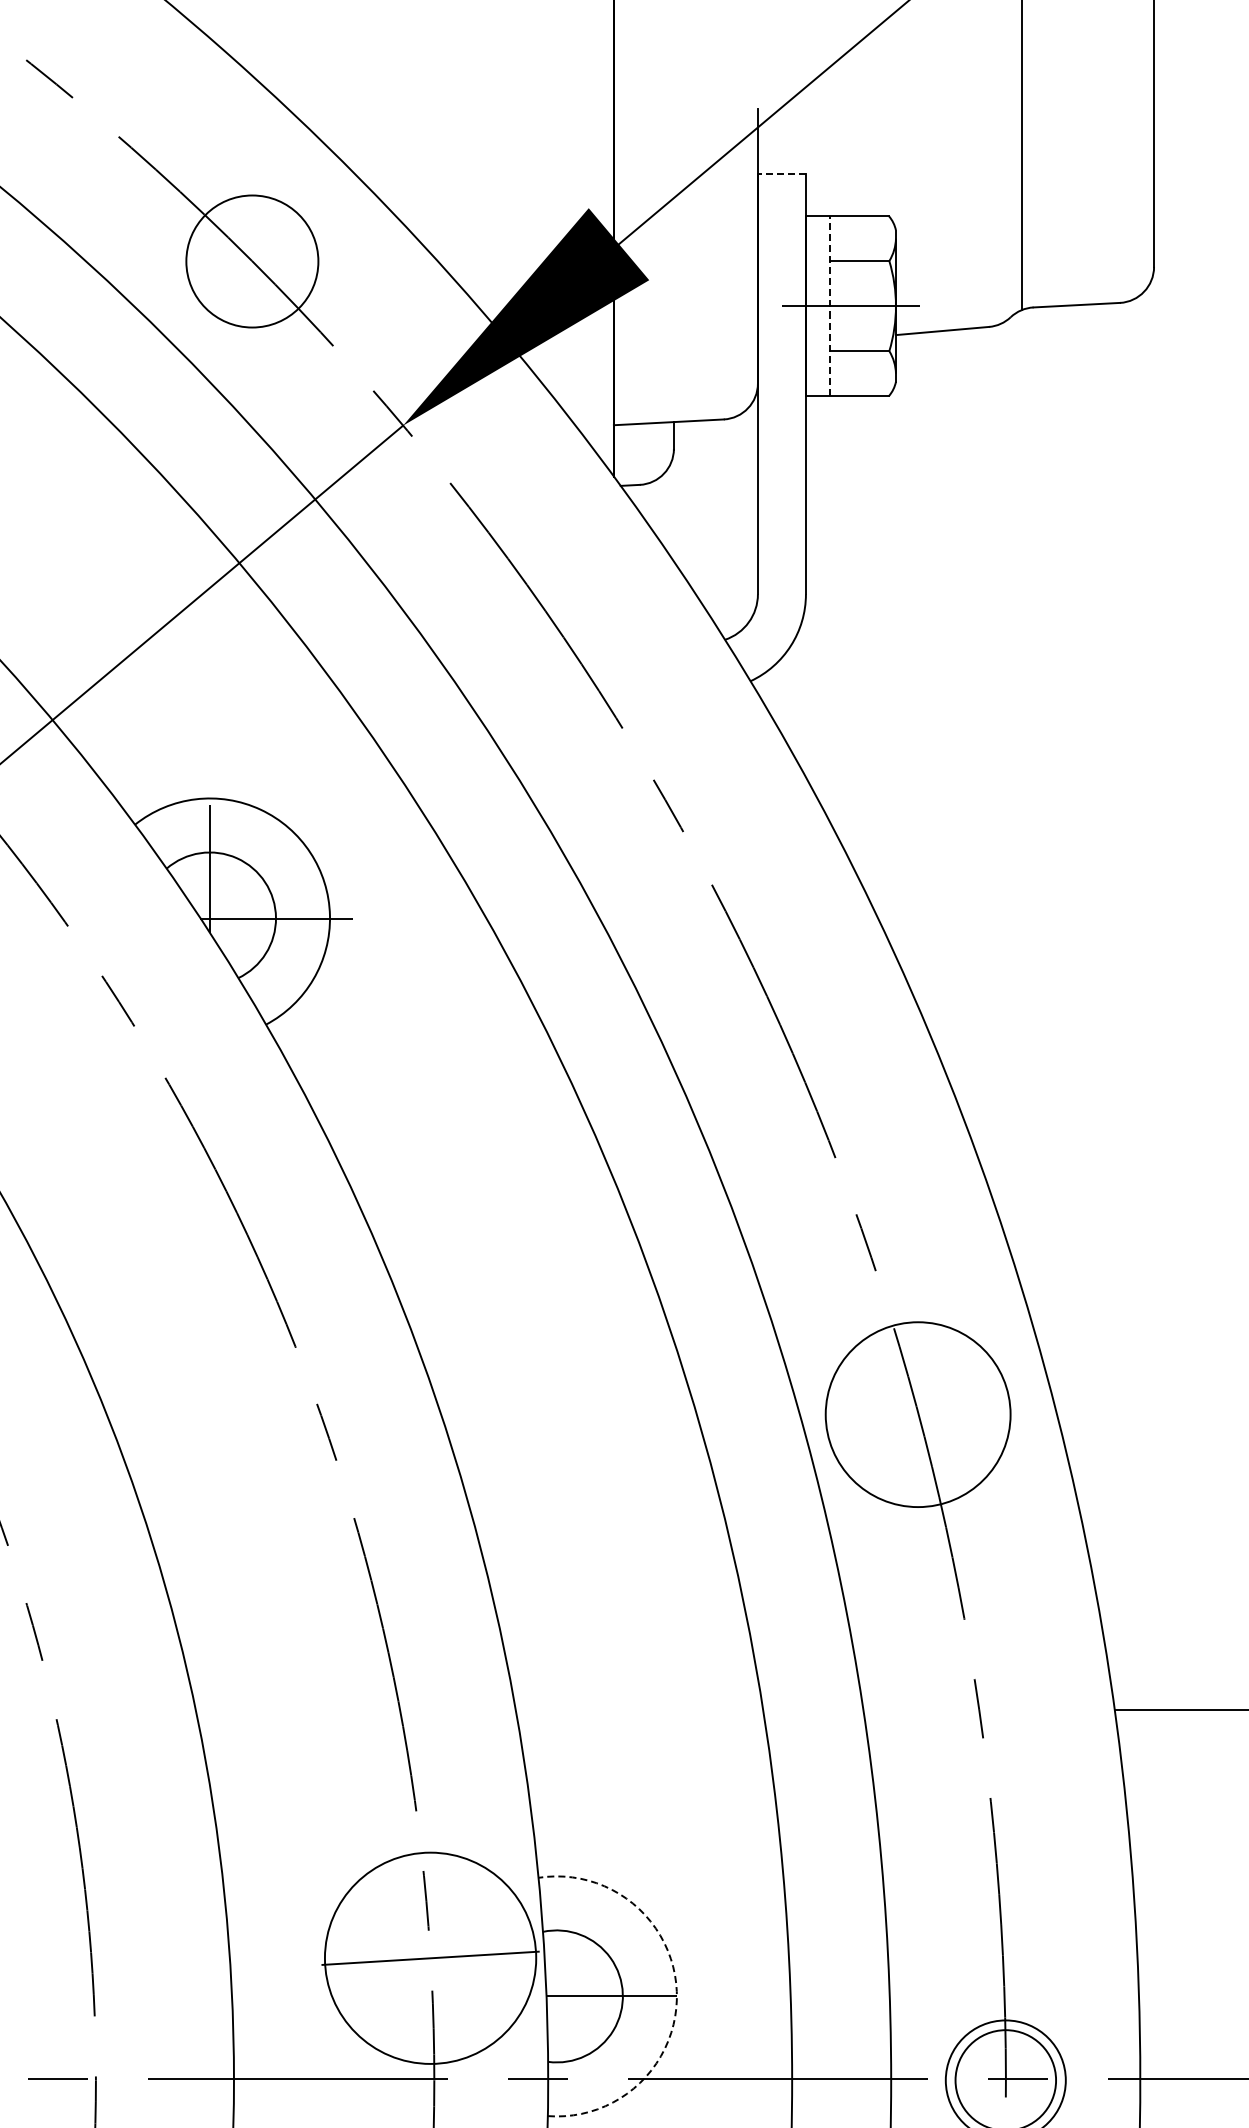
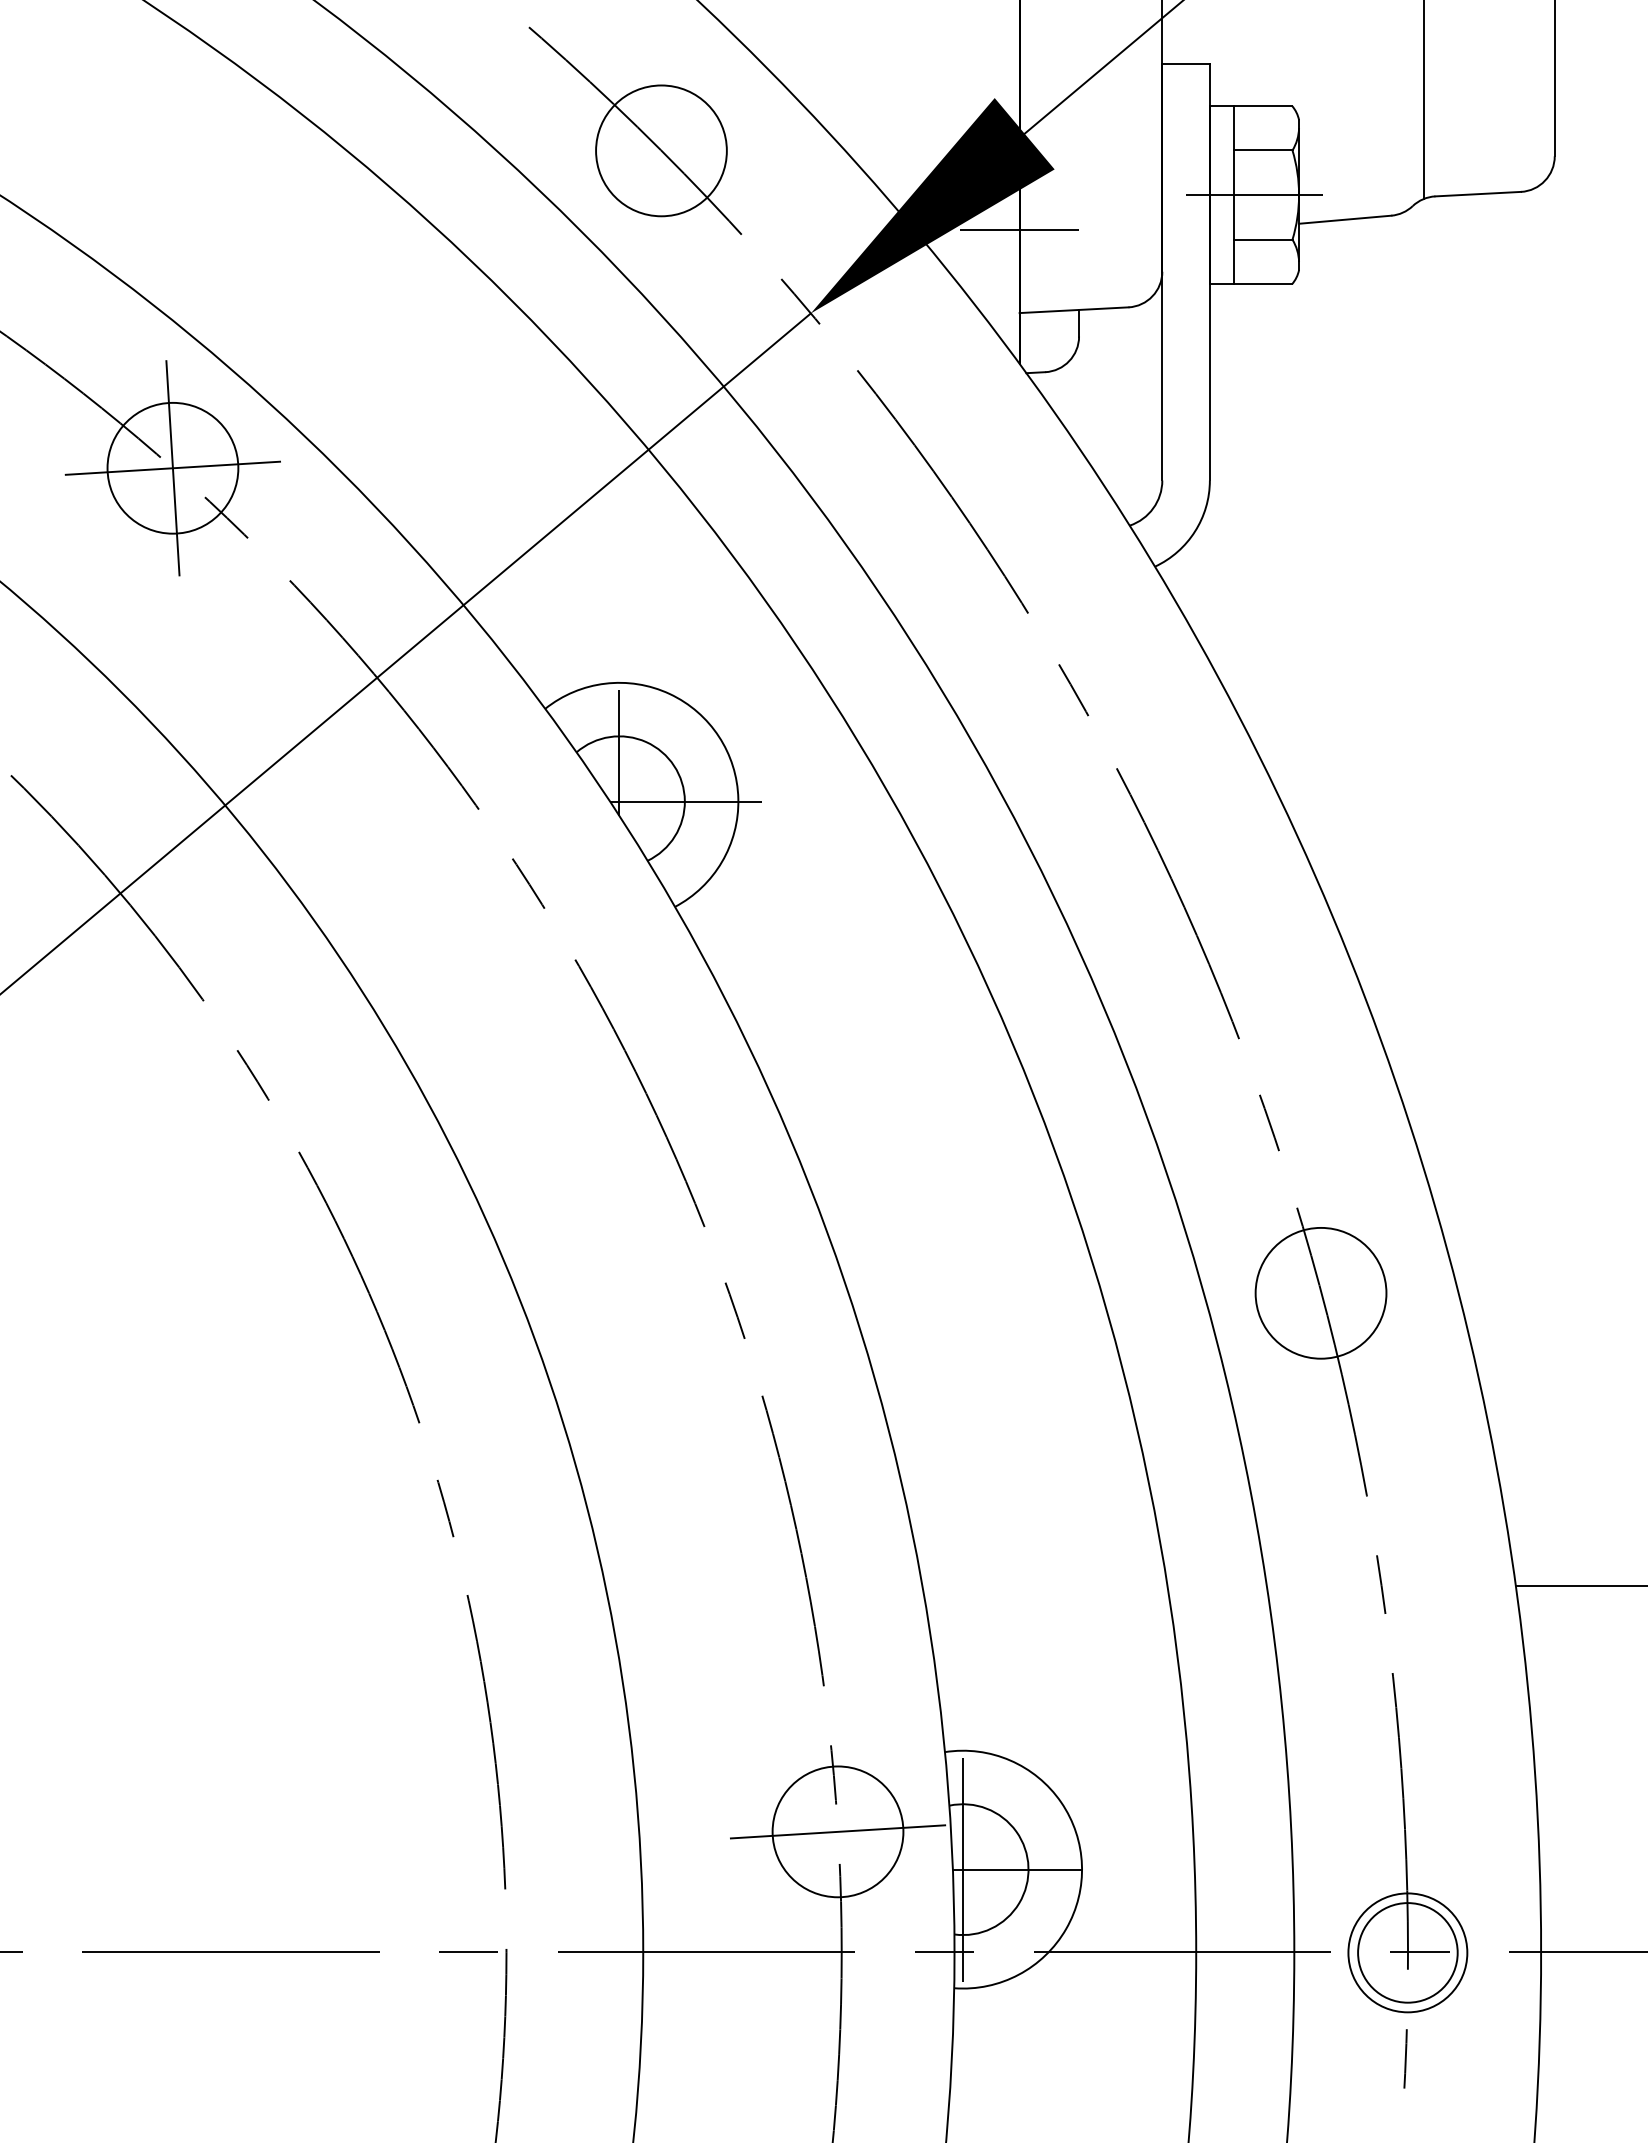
line: (782, 174) -> (1186, 64), dashed -> solid
line: (829, 305) -> (1233, 194), dashed -> solid
line: (613, 341) -> (1019, 230), added
circle: (917, 1413) -> (1320, 1292), size x0.71
circle: (430, 1957) -> (837, 1831), size x0.62
arc: (676, 1991) -> (1081, 1864), dashed -> solid
line: (557, 1996) -> (963, 1869), added

